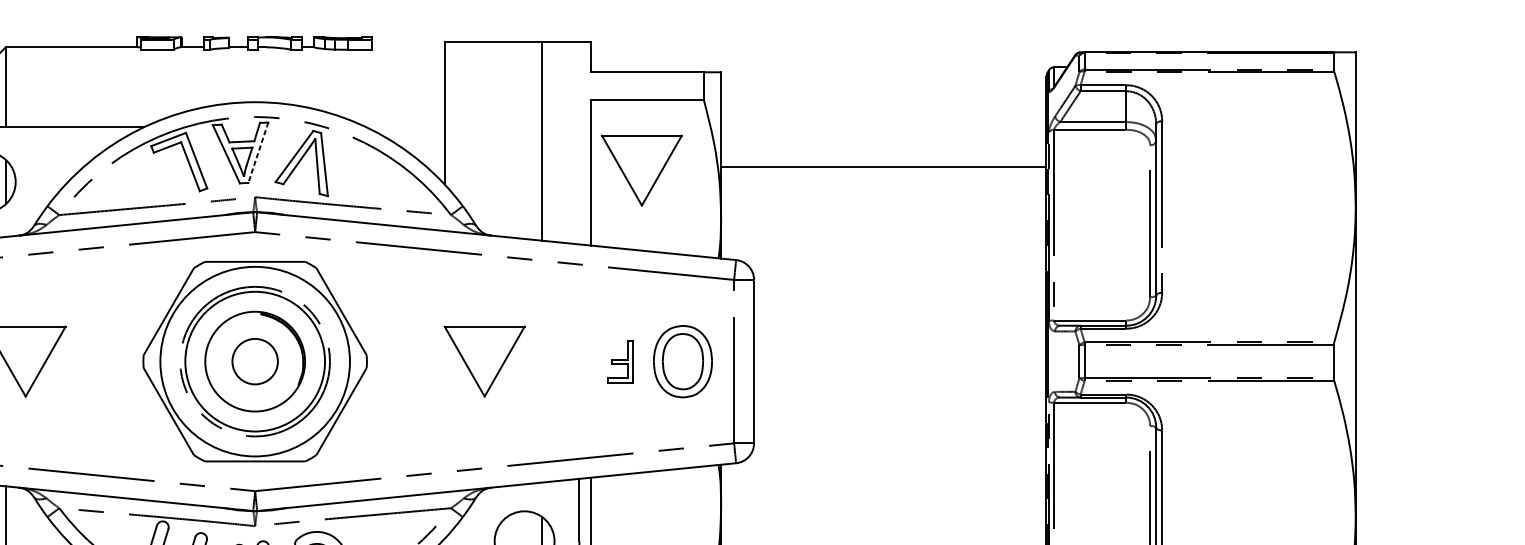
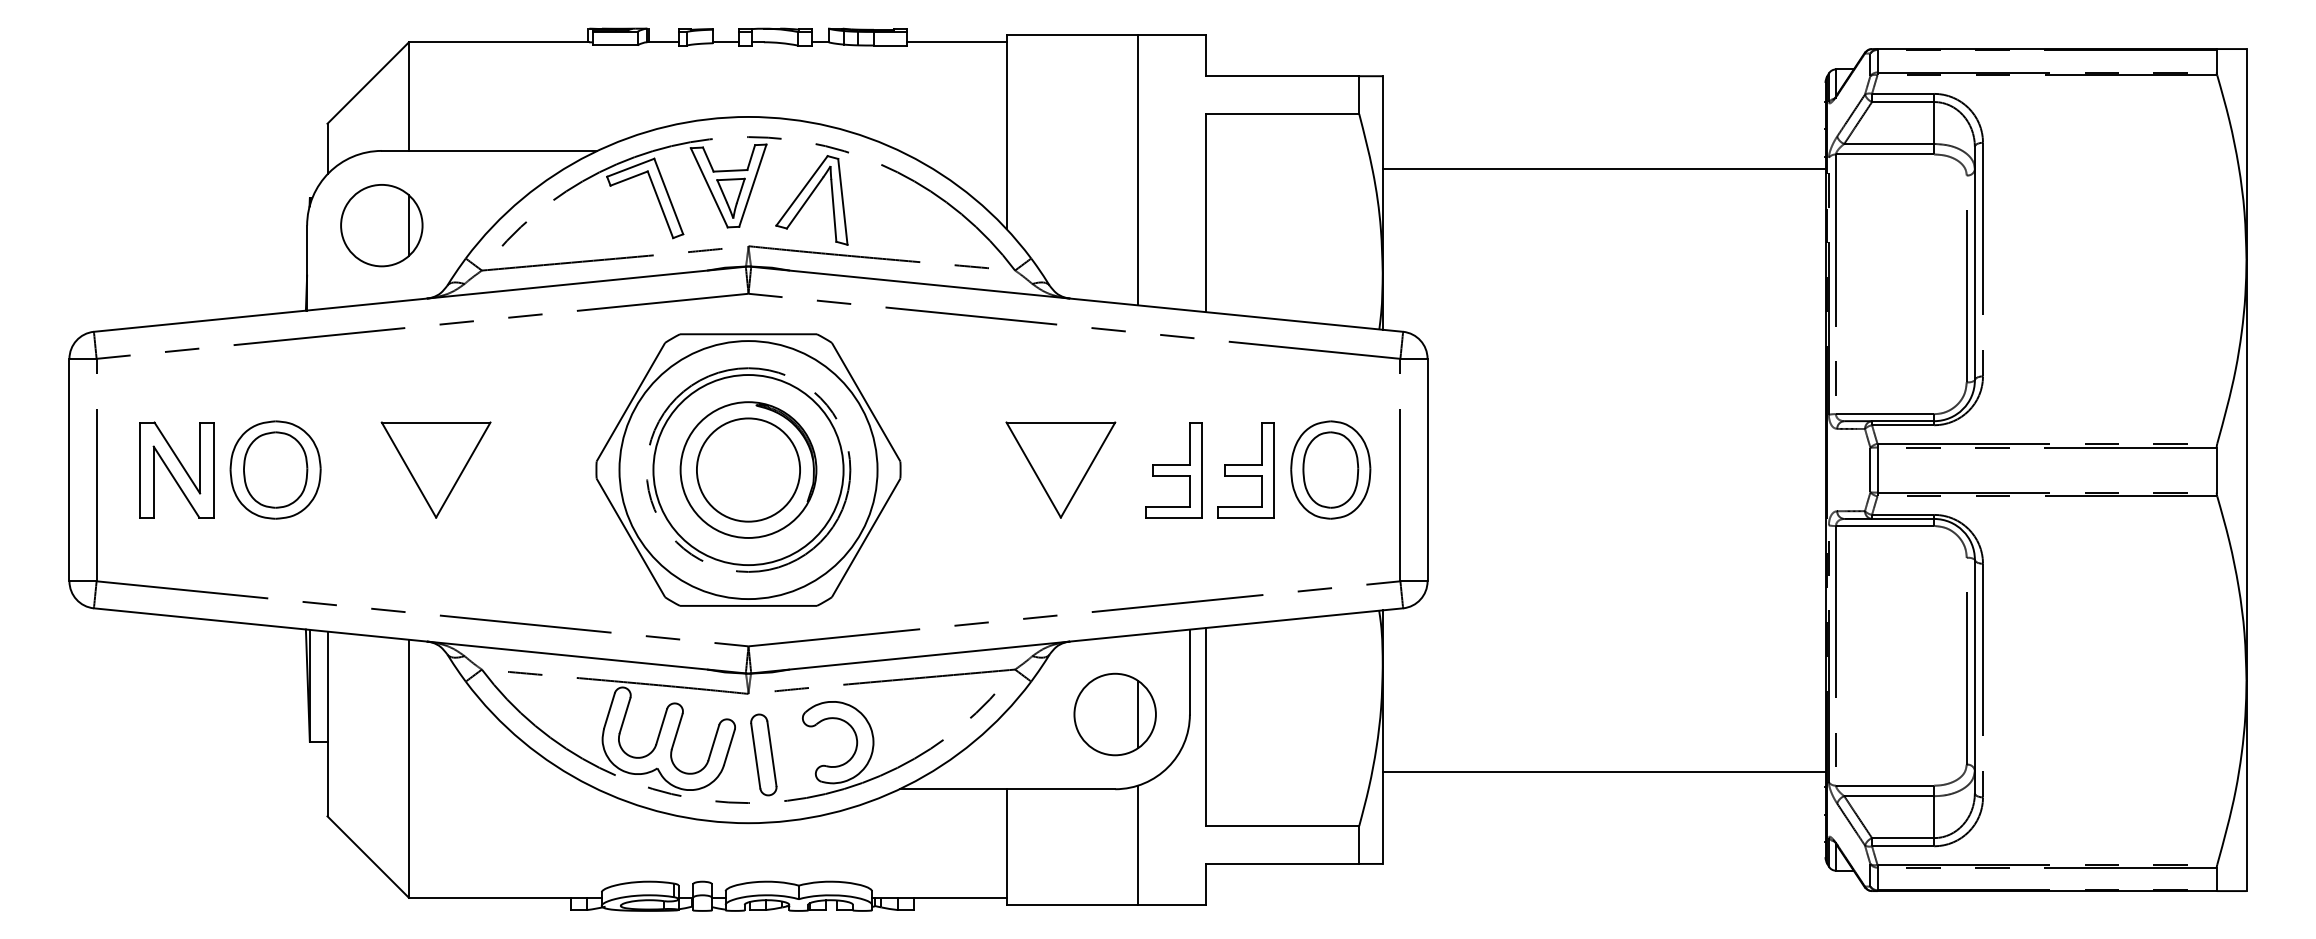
line: (407, 47) -> (956, 42), added
line: (258, 153) -> (752, 186), dashed -> solid
line: (883, 166) -> (1603, 168), moved
part: (641, 170) -> (1274, 209), removed
circle: (255, 361) -> (748, 469), size x1.67
part: (567, 361) -> (1173, 470), added
part: (620, 361) -> (1245, 470), size x1.67

